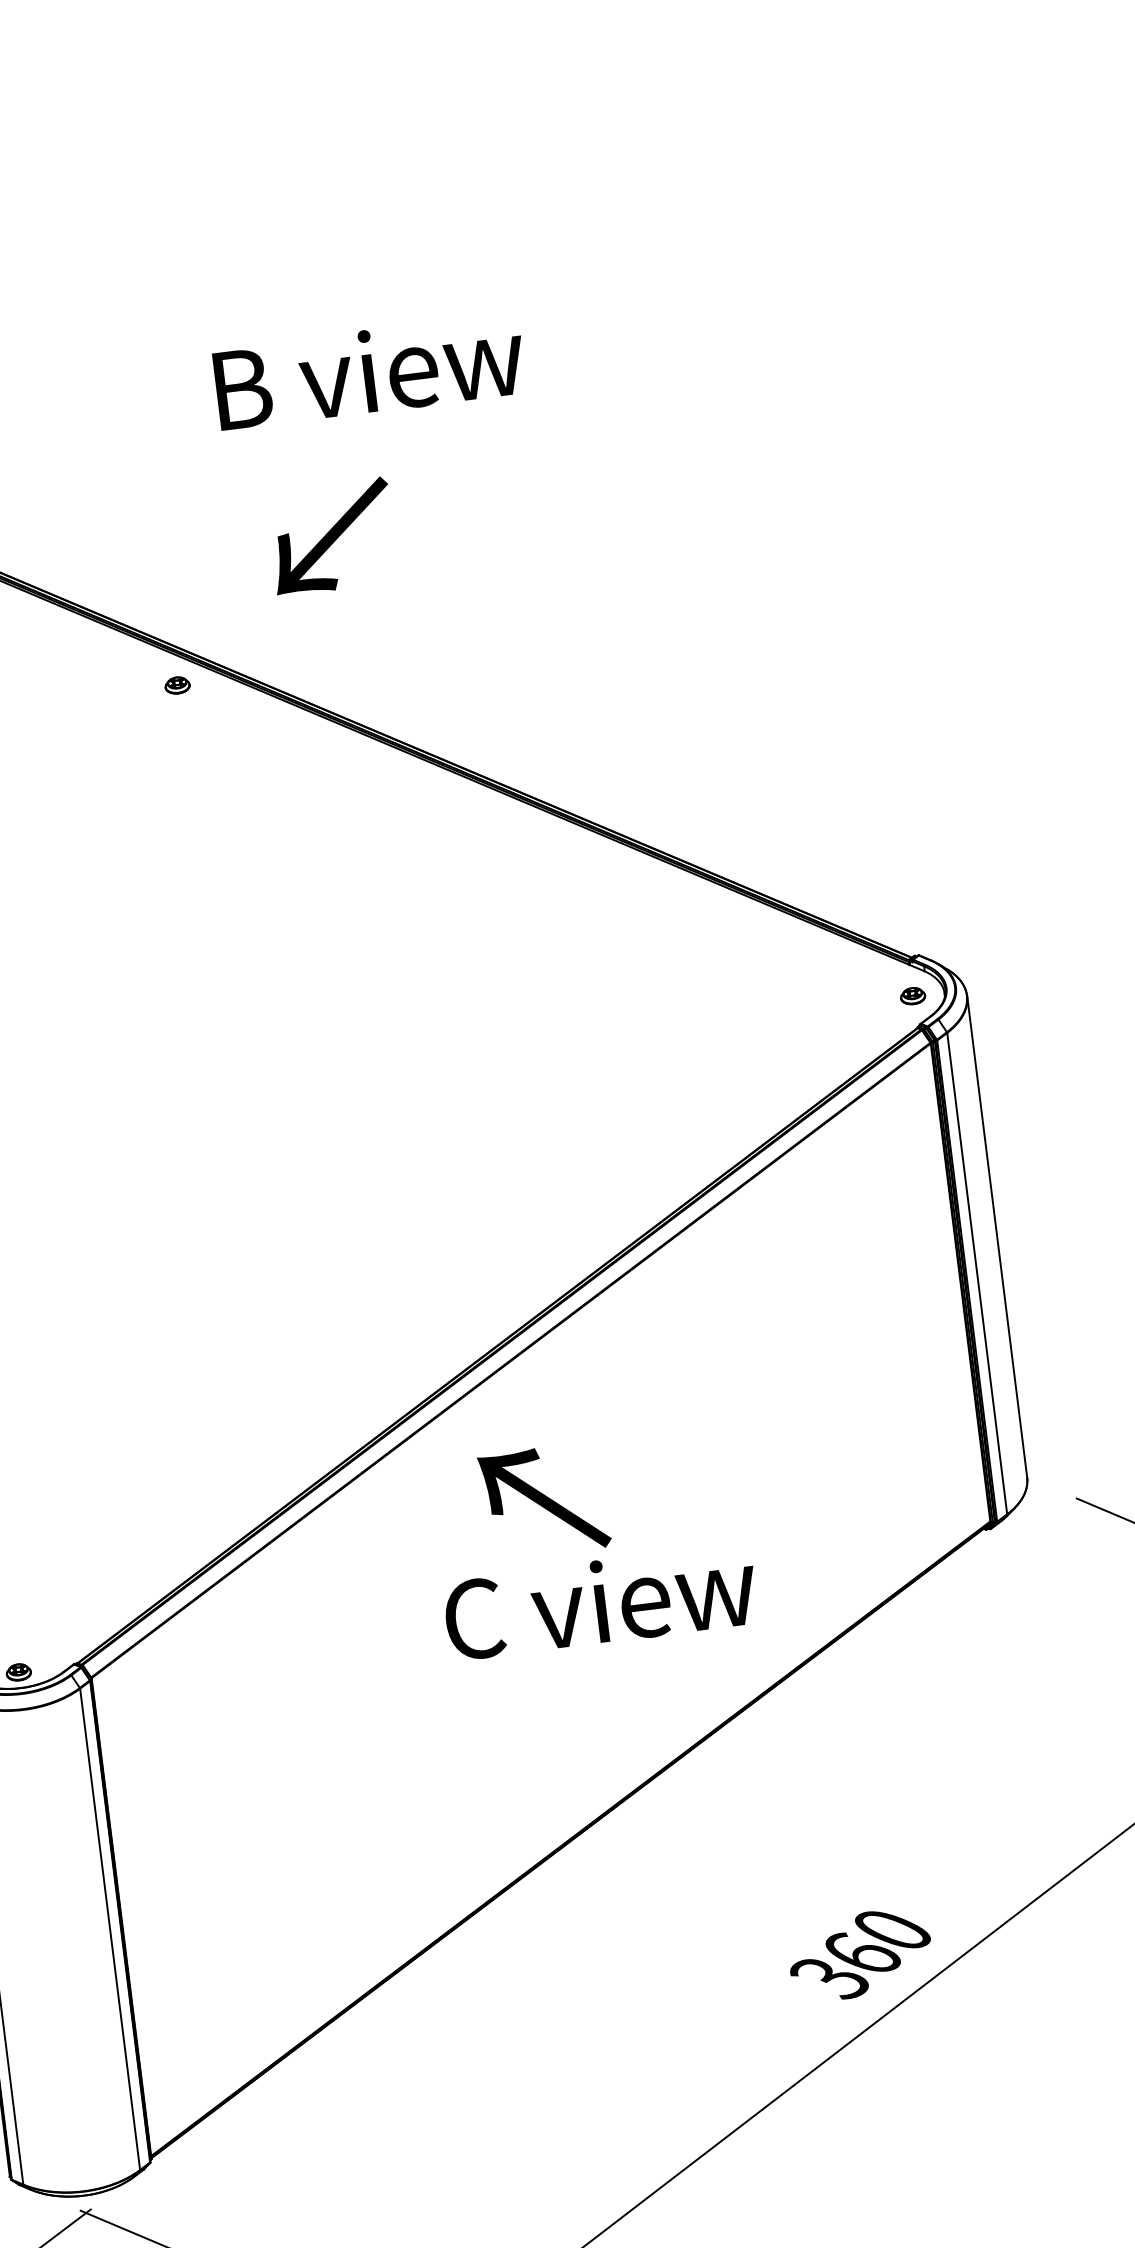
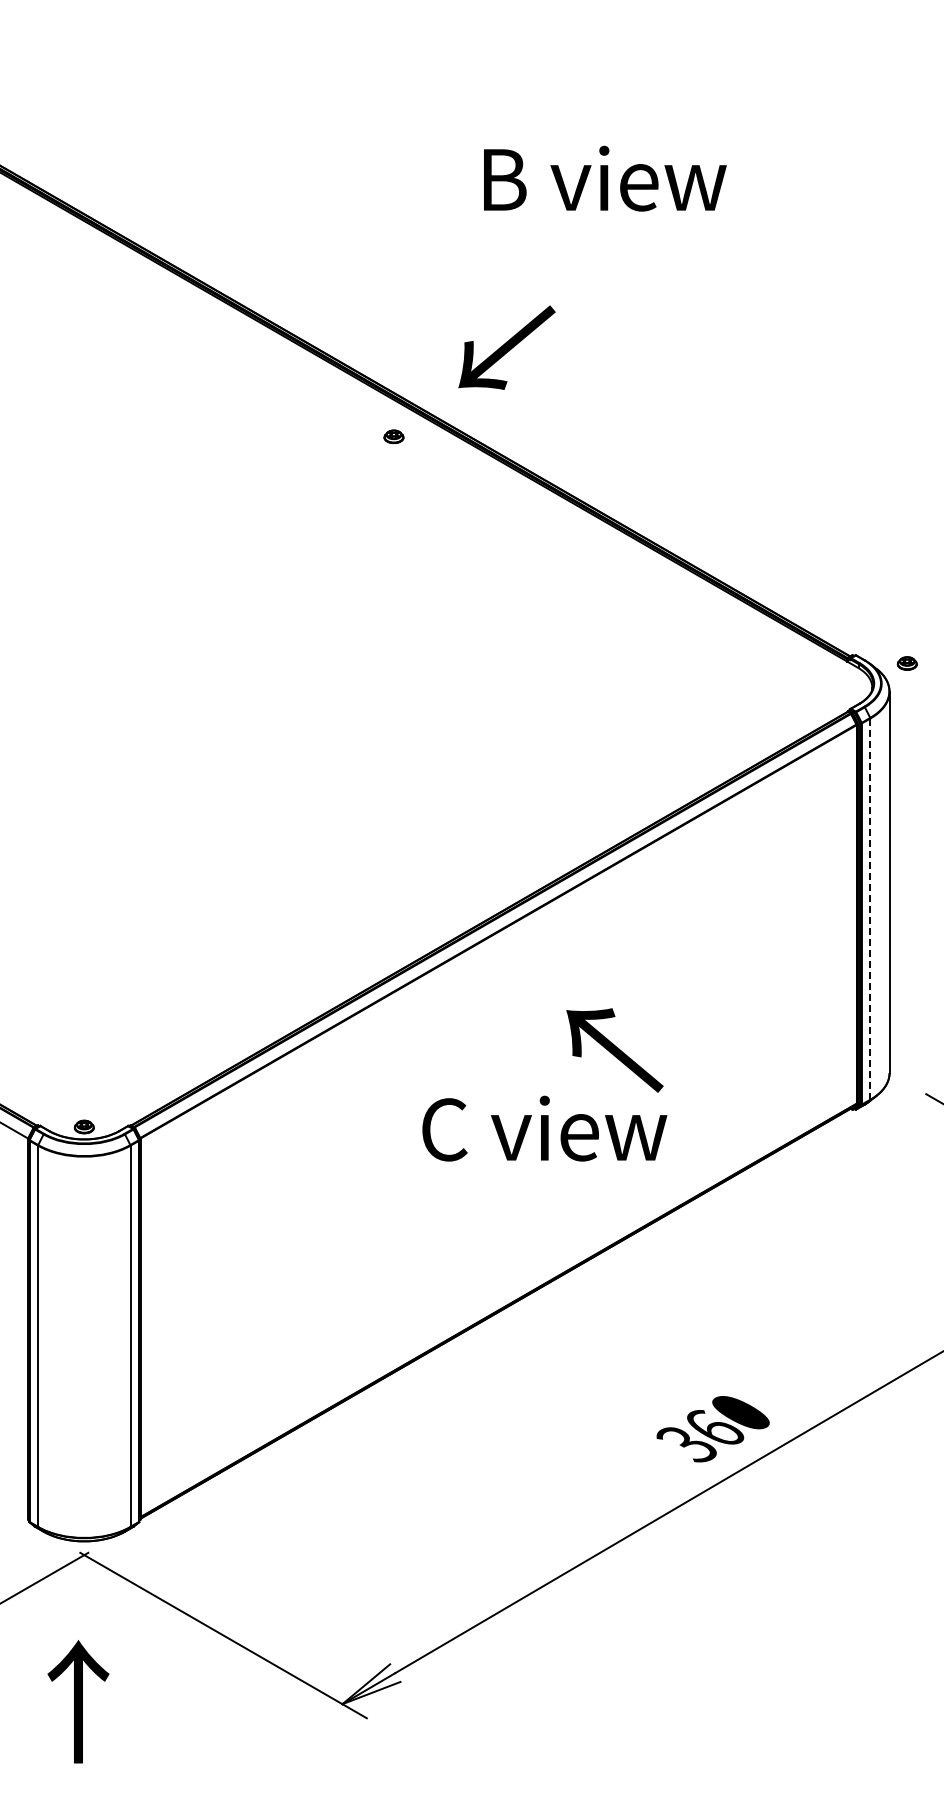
text: (369, 371) -> (605, 178), moved
text: (331, 536) -> (506, 347), moved
part: (176, 685) -> (393, 436), moved
part: (911, 996) -> (906, 663), moved
line: (977, 1274) -> (870, 909), solid -> dashed
text: (543, 1501) -> (614, 1050), moved

